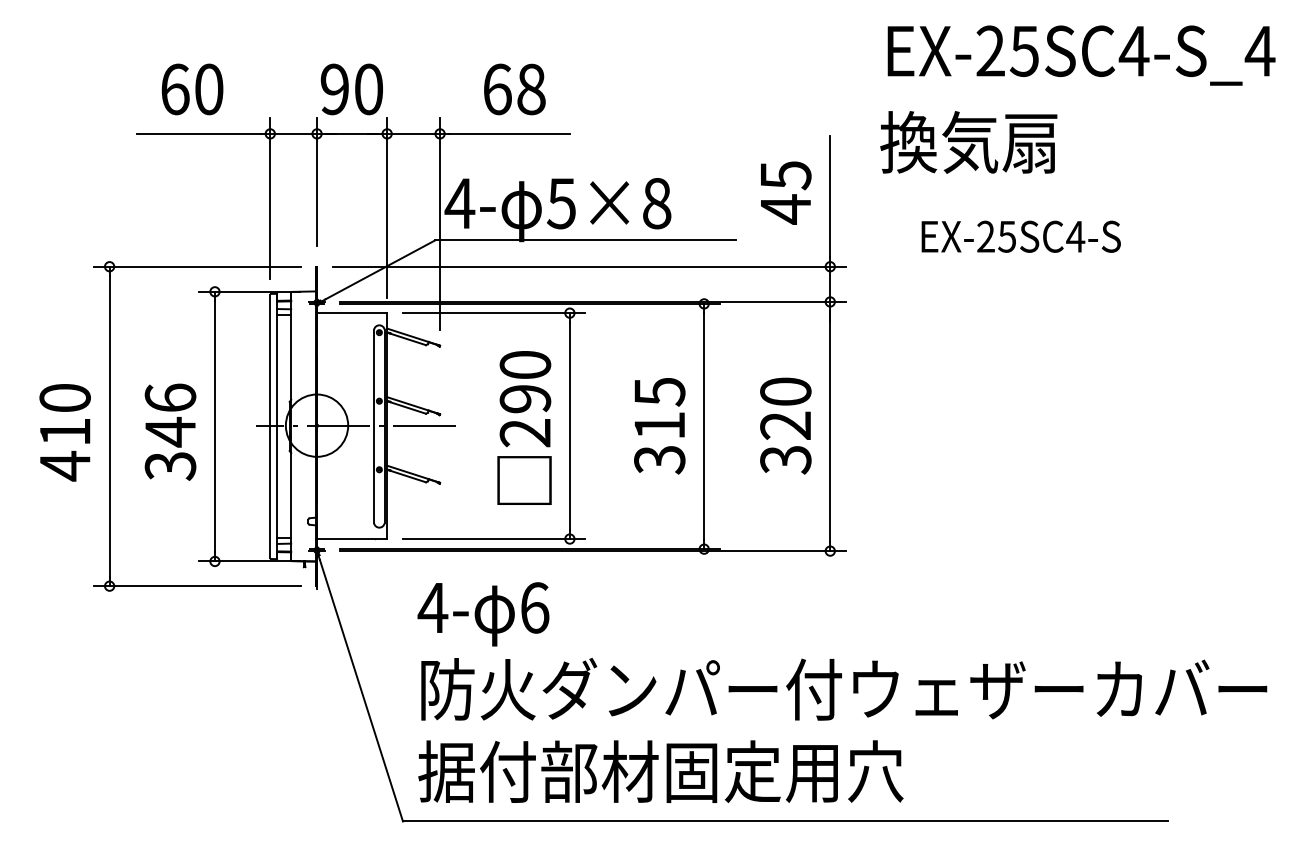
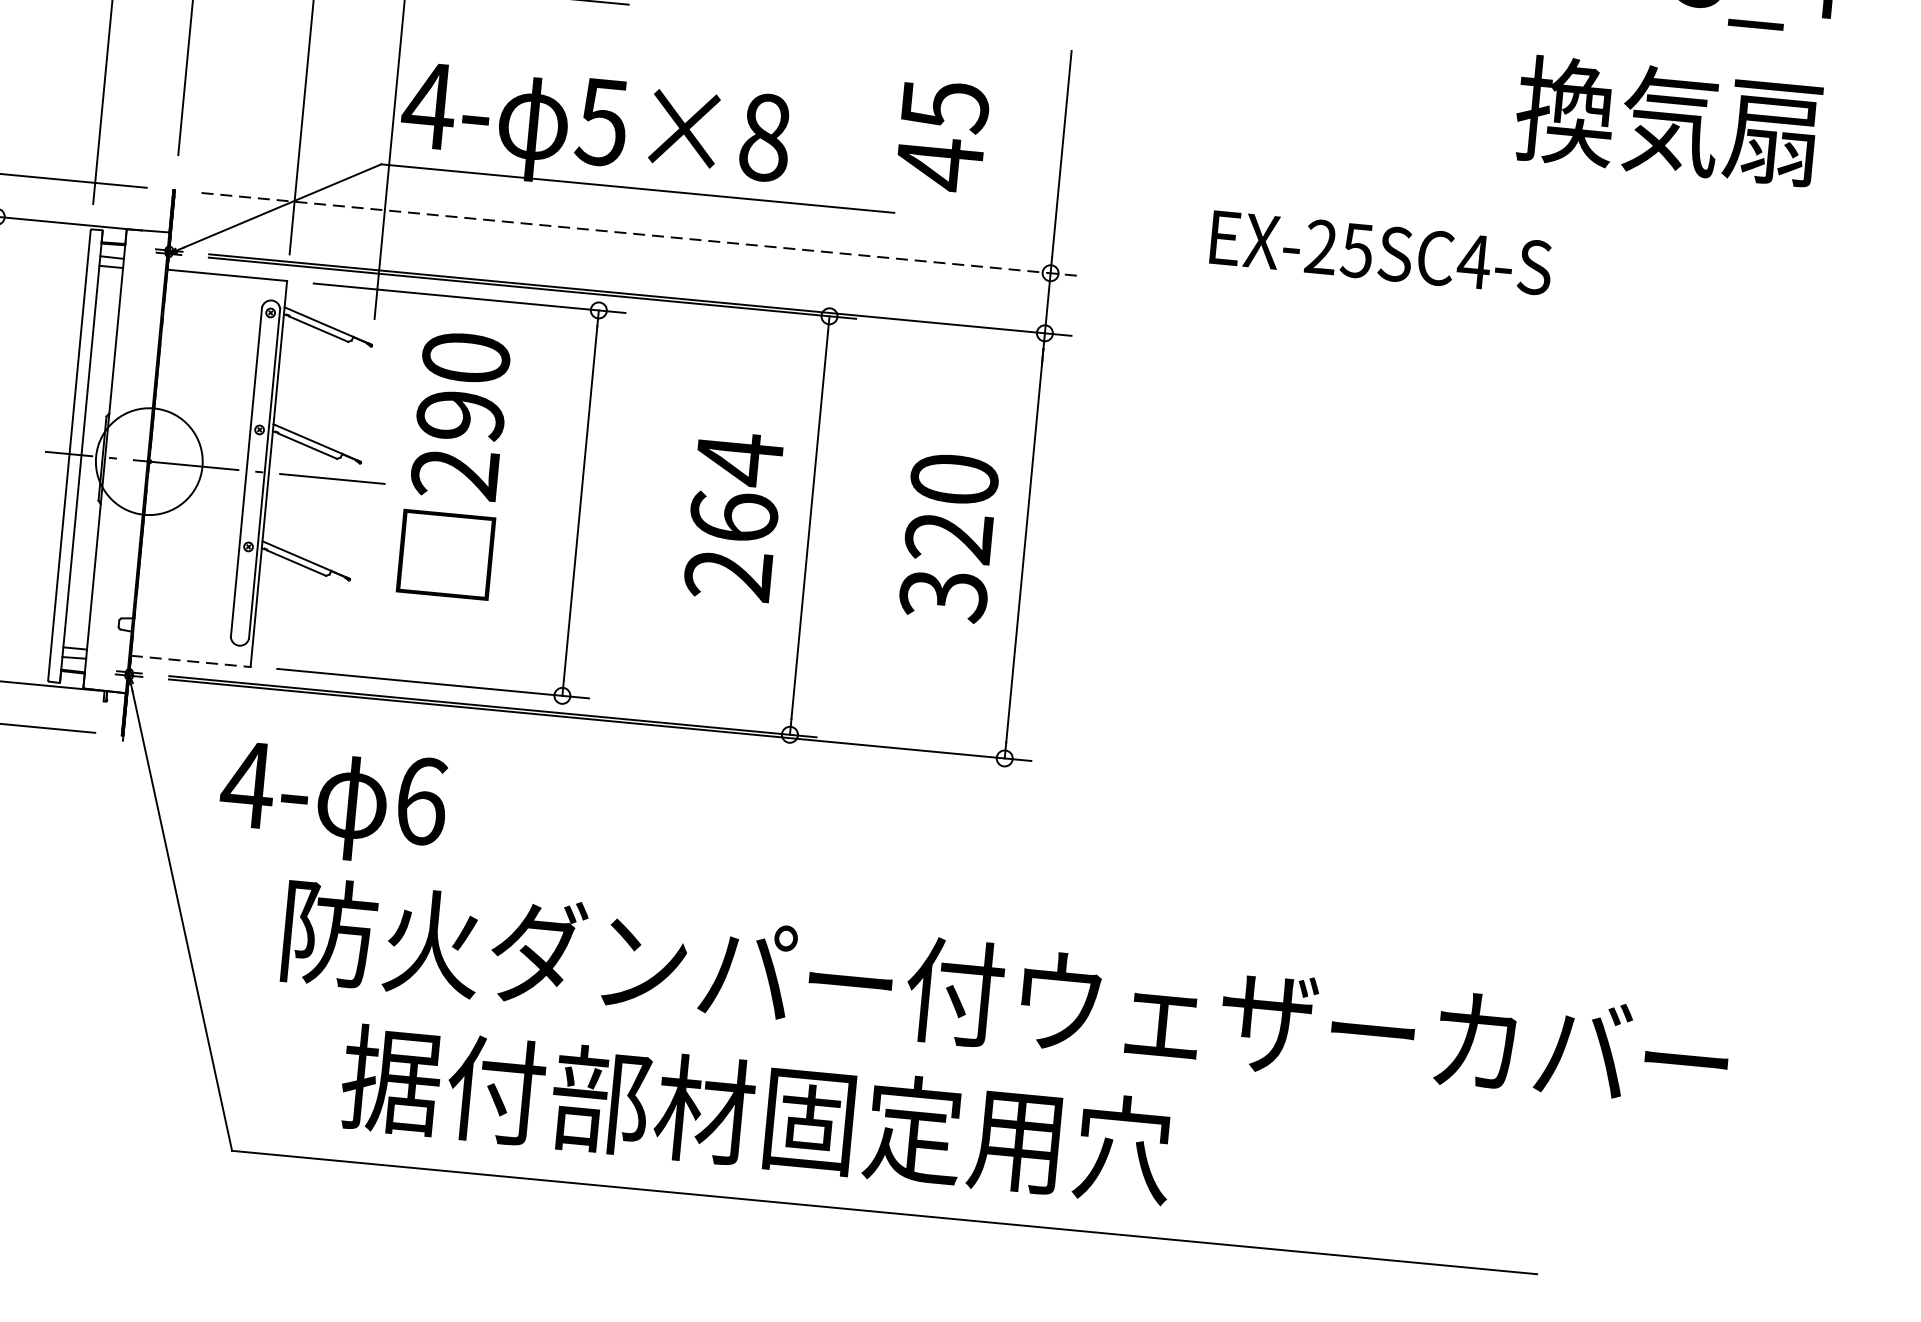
text: (968, 142) -> (1667, 121), moved
text: (786, 192) -> (943, 135), moved
line: (589, 266) -> (639, 234), solid -> dashed
text: (659, 425) -> (733, 516), 315 -> 264
text: (524, 427) -> (454, 464), moved
line: (352, 539) -> (191, 661), solid -> dashed
text: (483, 614) -> (332, 804), moved
text: (660, 771) -> (756, 1114), moved

